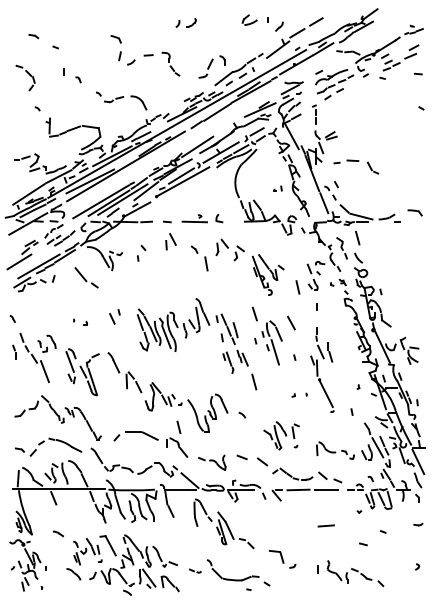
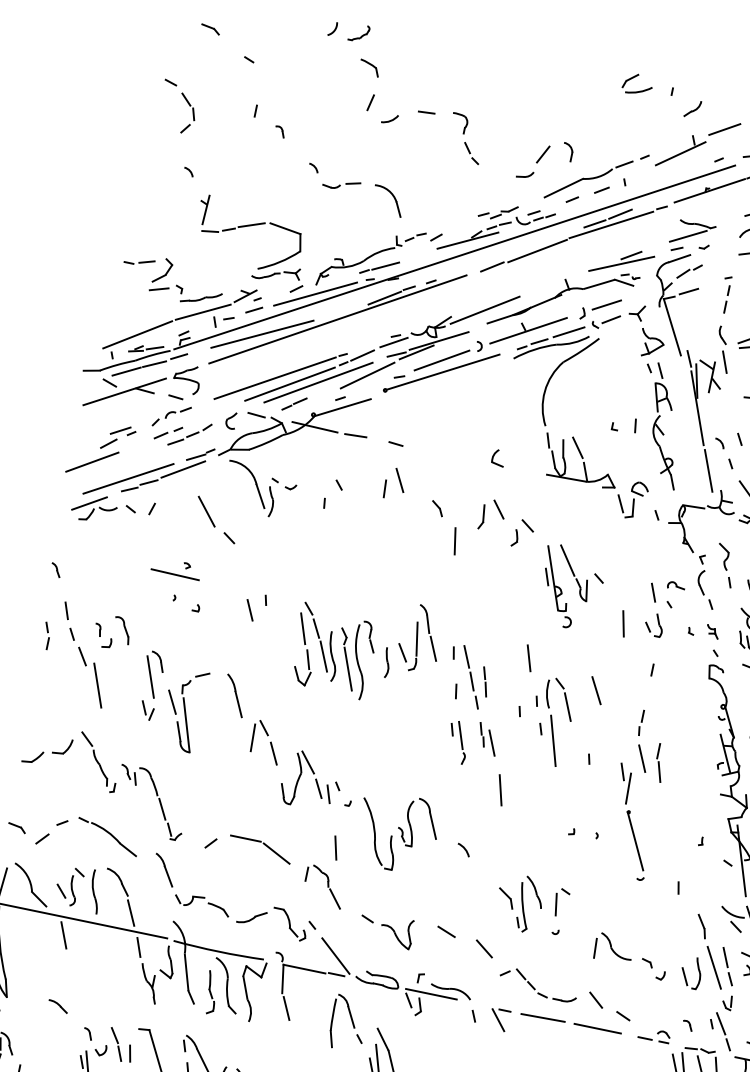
part: (185, 22) -> (348, 29), moved
part: (277, 188) -> (623, 423), size x1.6
part: (194, 218) -> (175, 567), moved

